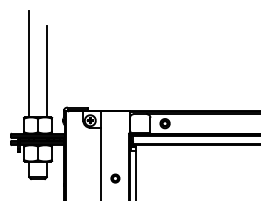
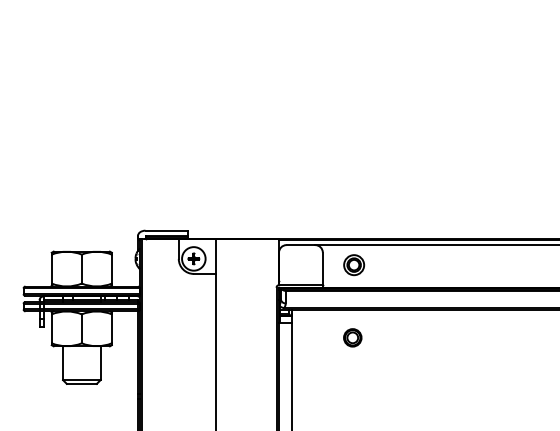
line: (29, 63) -> (63, 136), removed
line: (46, 71) -> (99, 153), removed
part: (115, 178) -> (352, 337), moved

